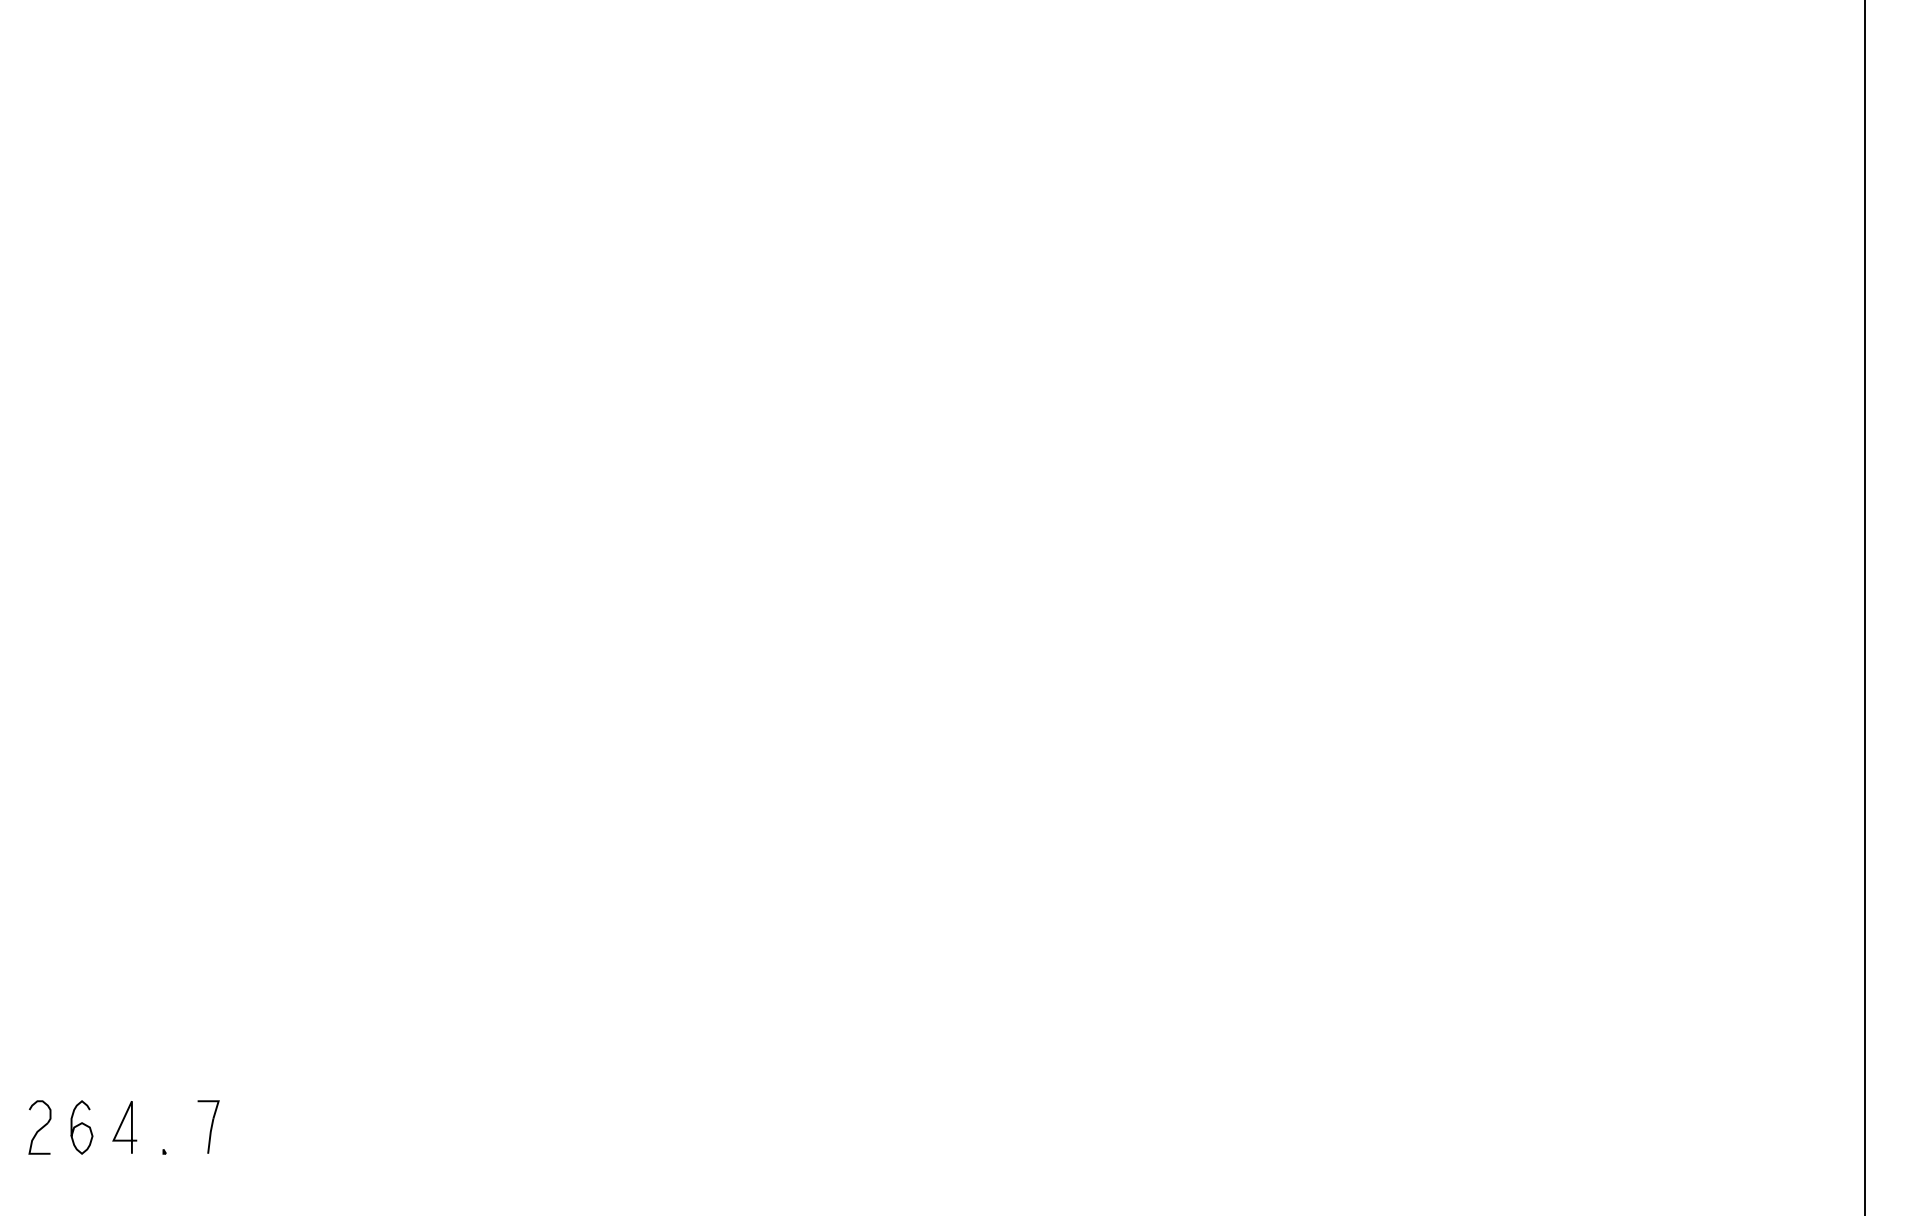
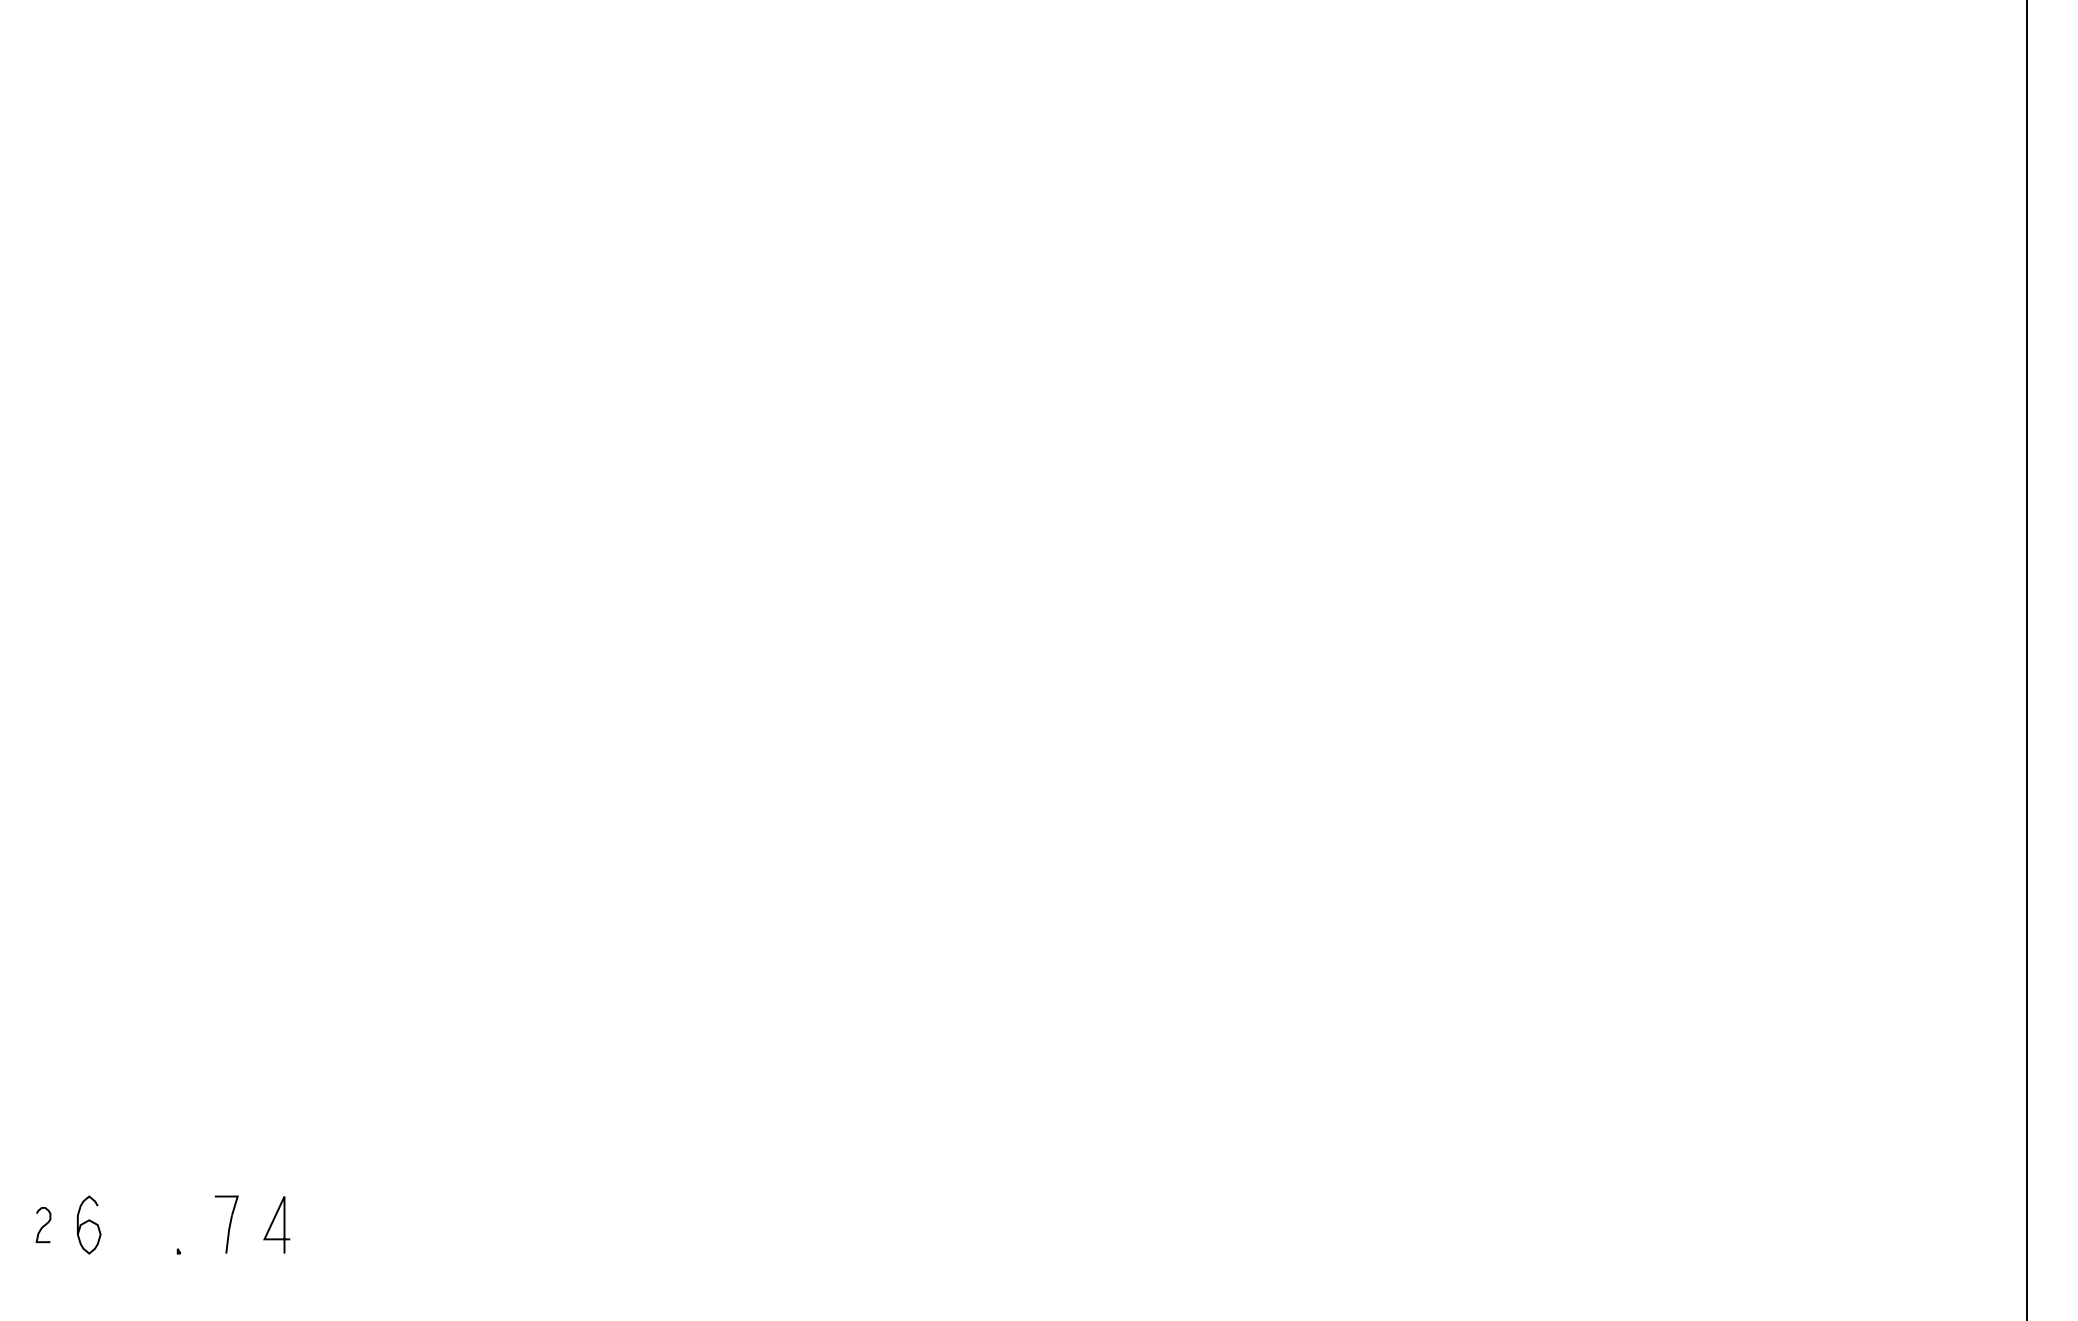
line: (121, 1125) -> (273, 1222), moved
part: (39, 1126) -> (43, 1224), size x0.6

